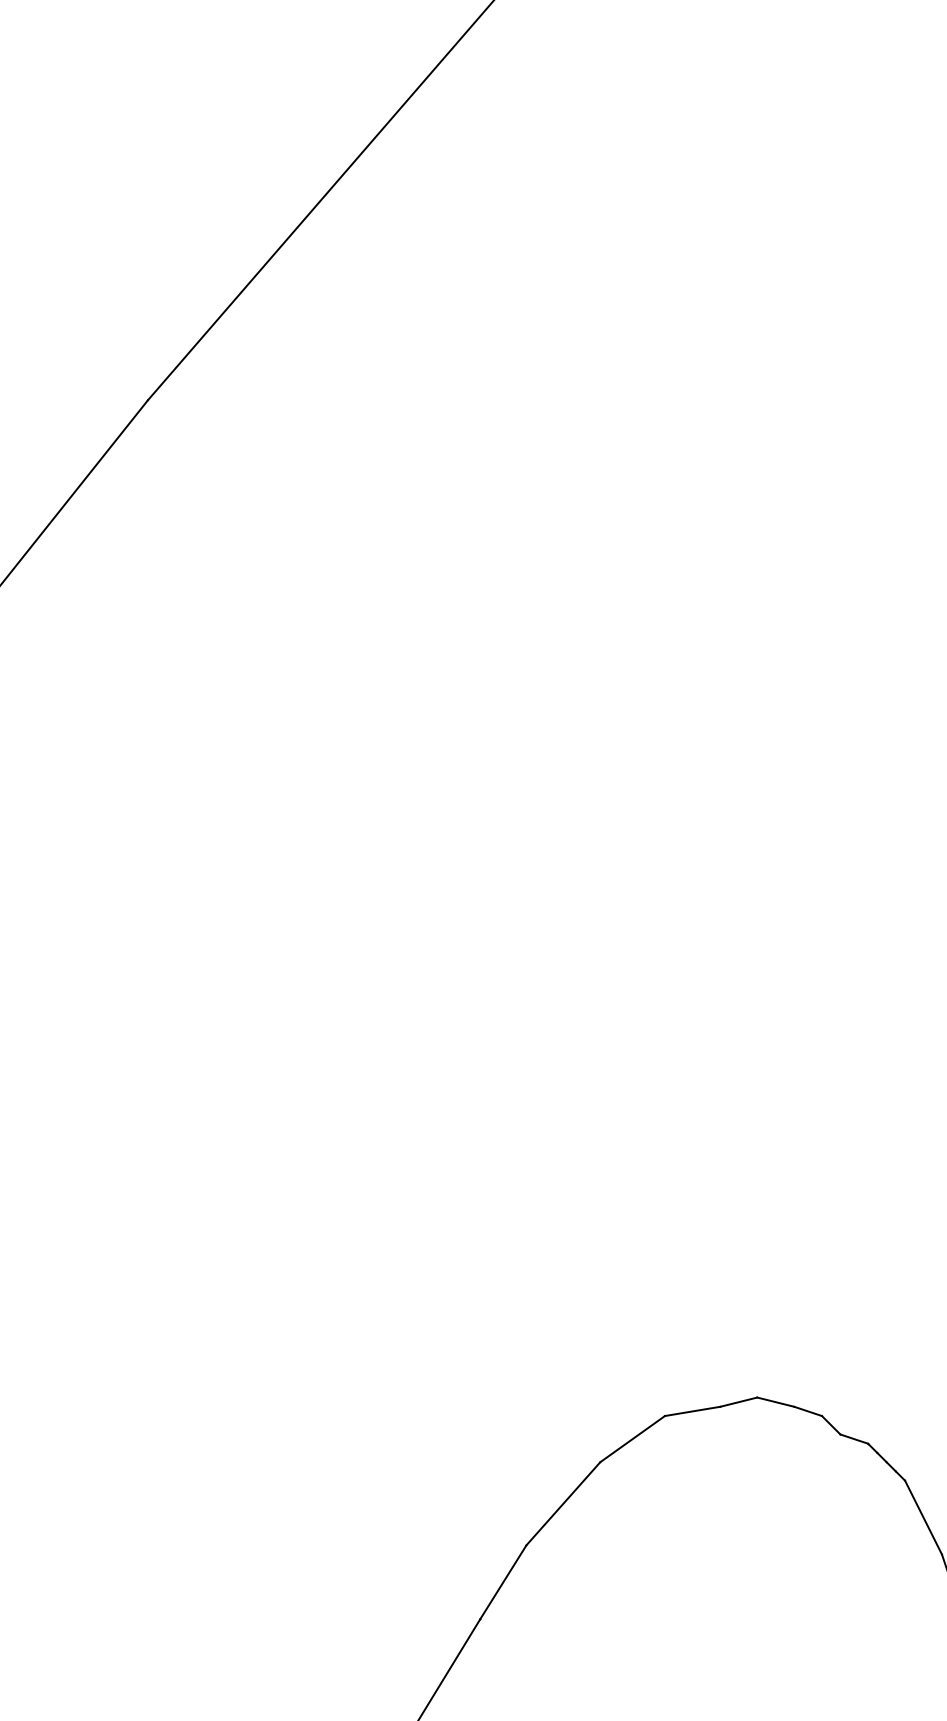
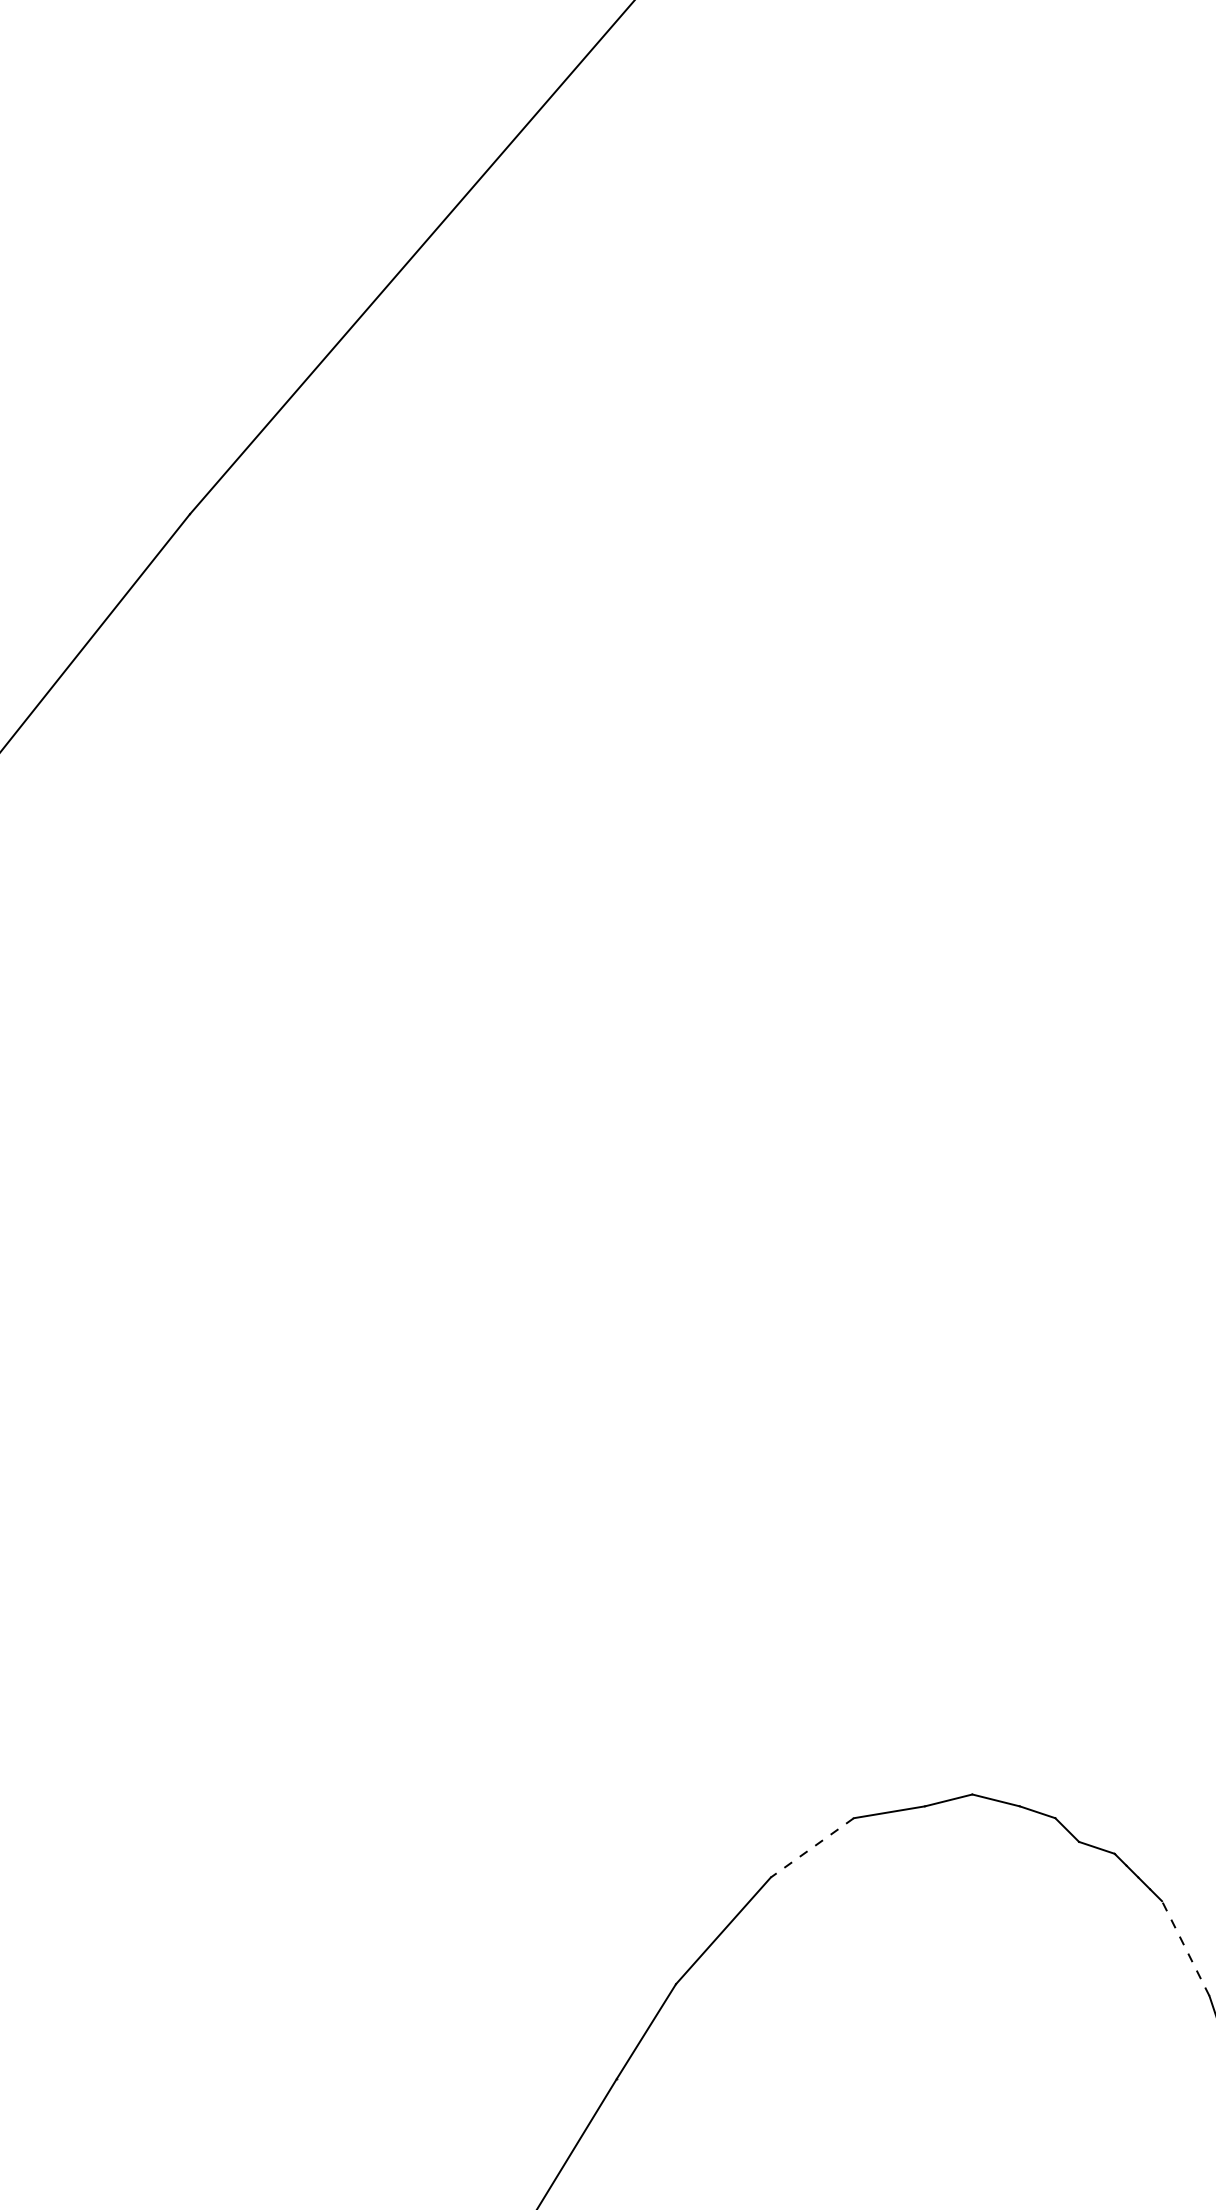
line: (632, 1438) -> (812, 1847), solid -> dashed
line: (923, 1517) -> (1185, 1948), solid -> dashed

